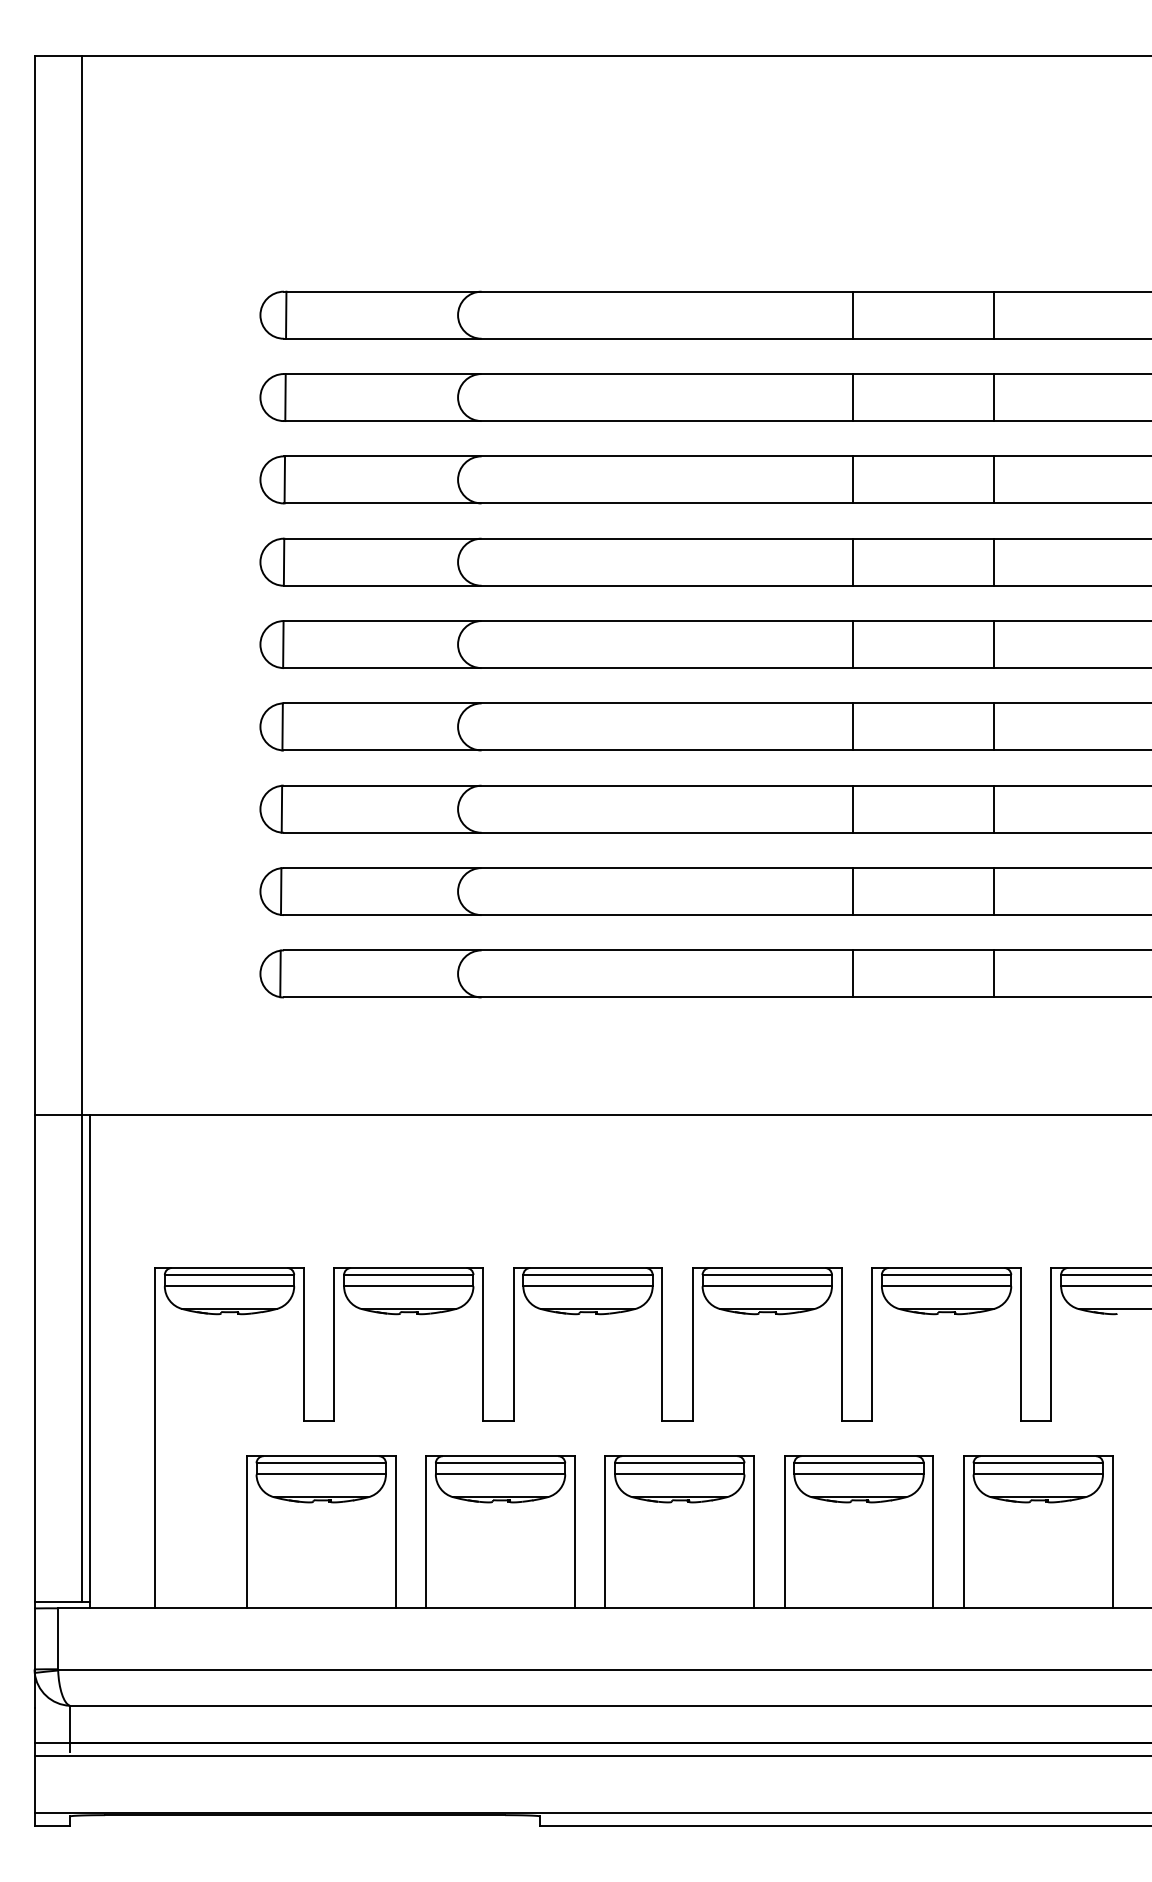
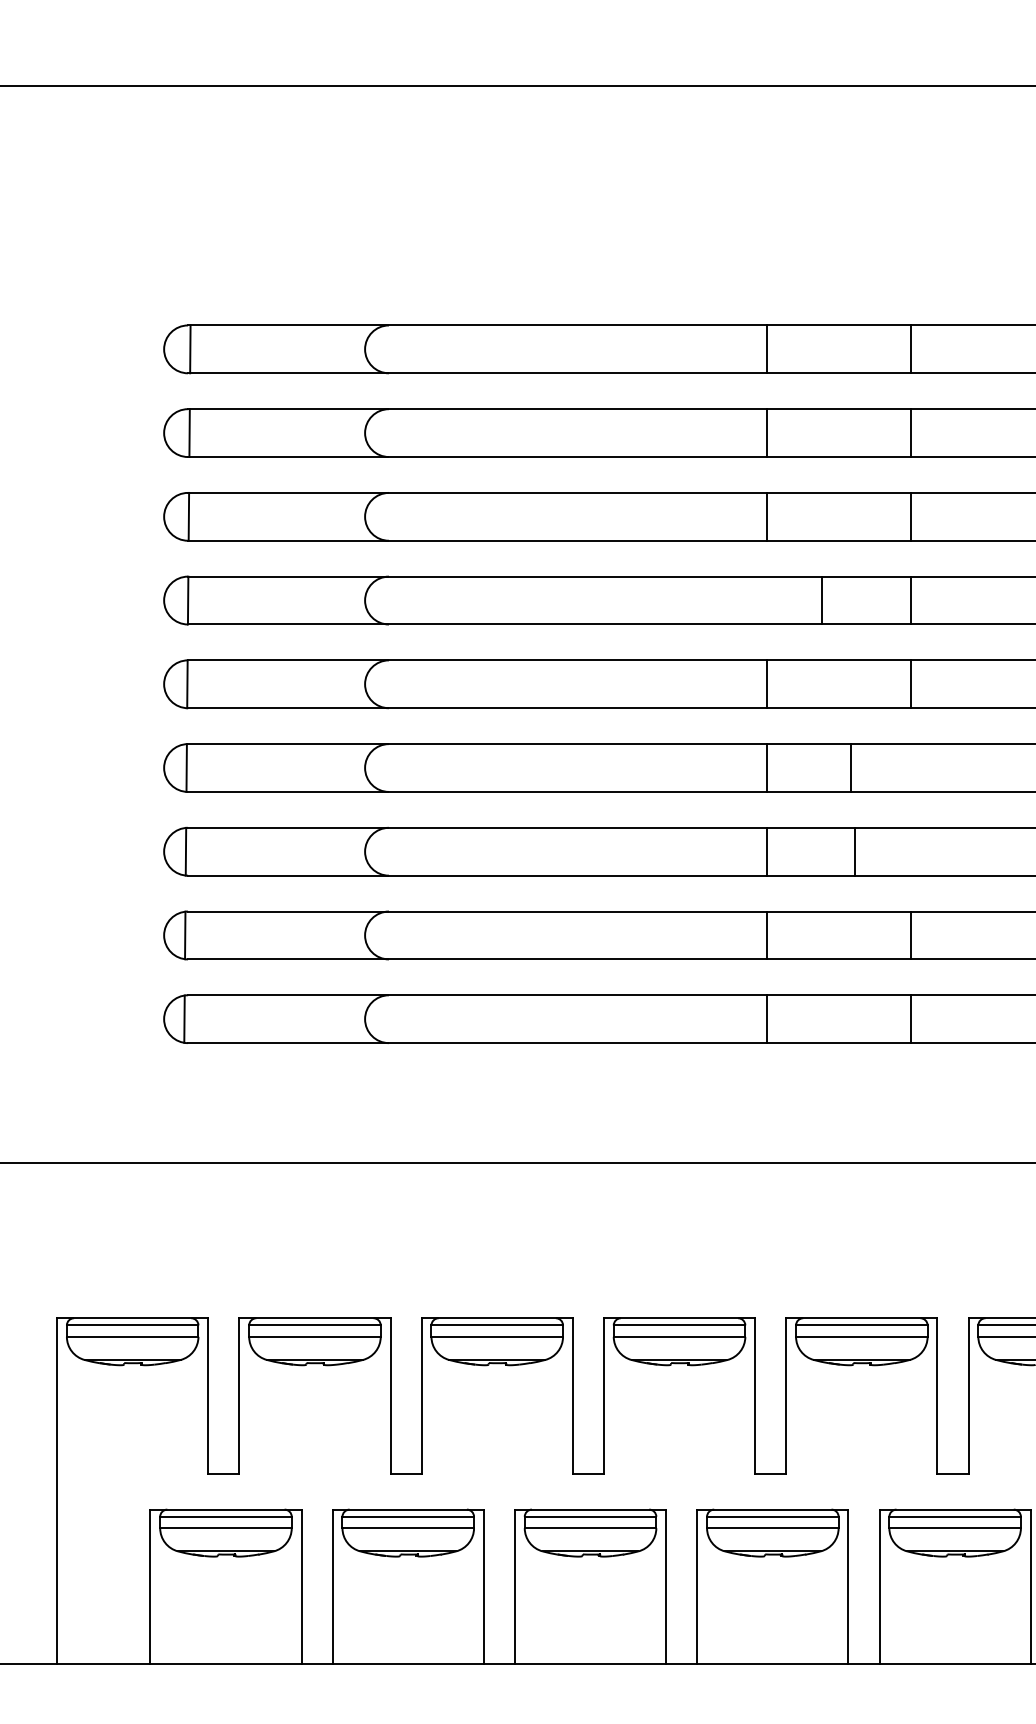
line: (853, 561) -> (822, 599), moved
line: (994, 726) -> (850, 767), moved
line: (994, 808) -> (854, 850), moved

